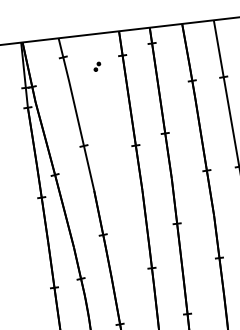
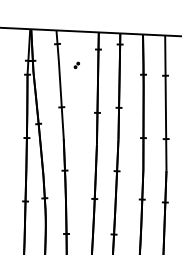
part: (96, 65) -> (76, 64), moved

